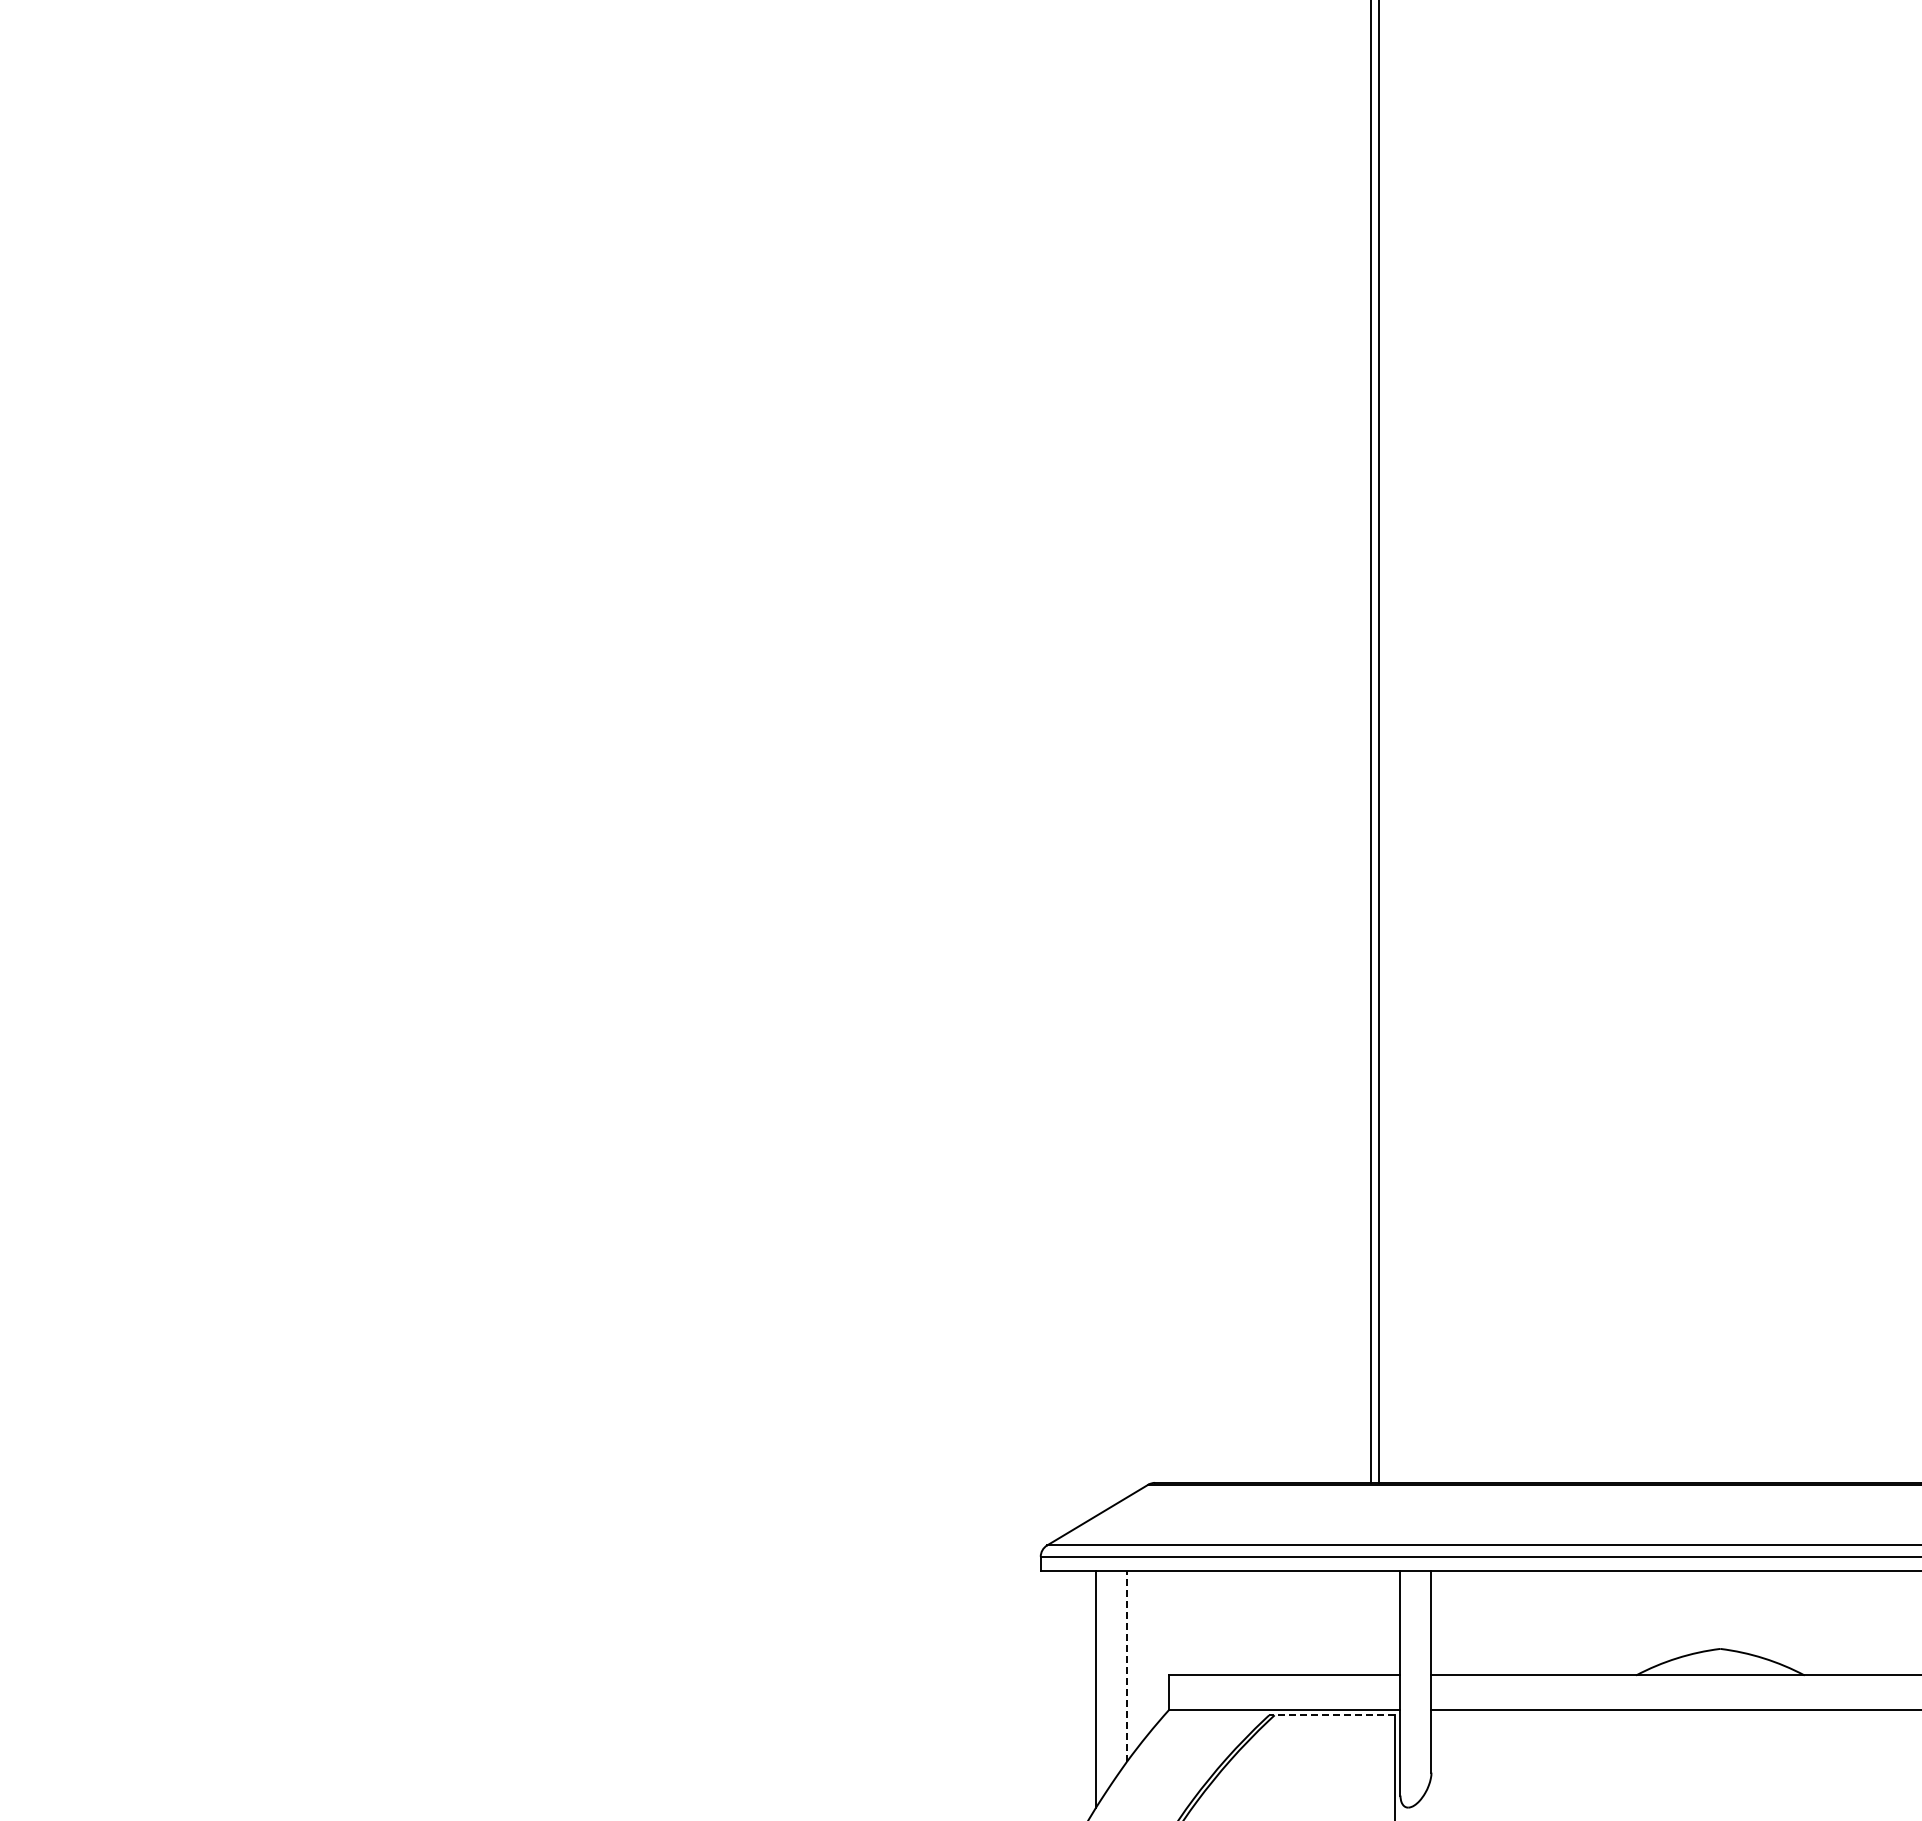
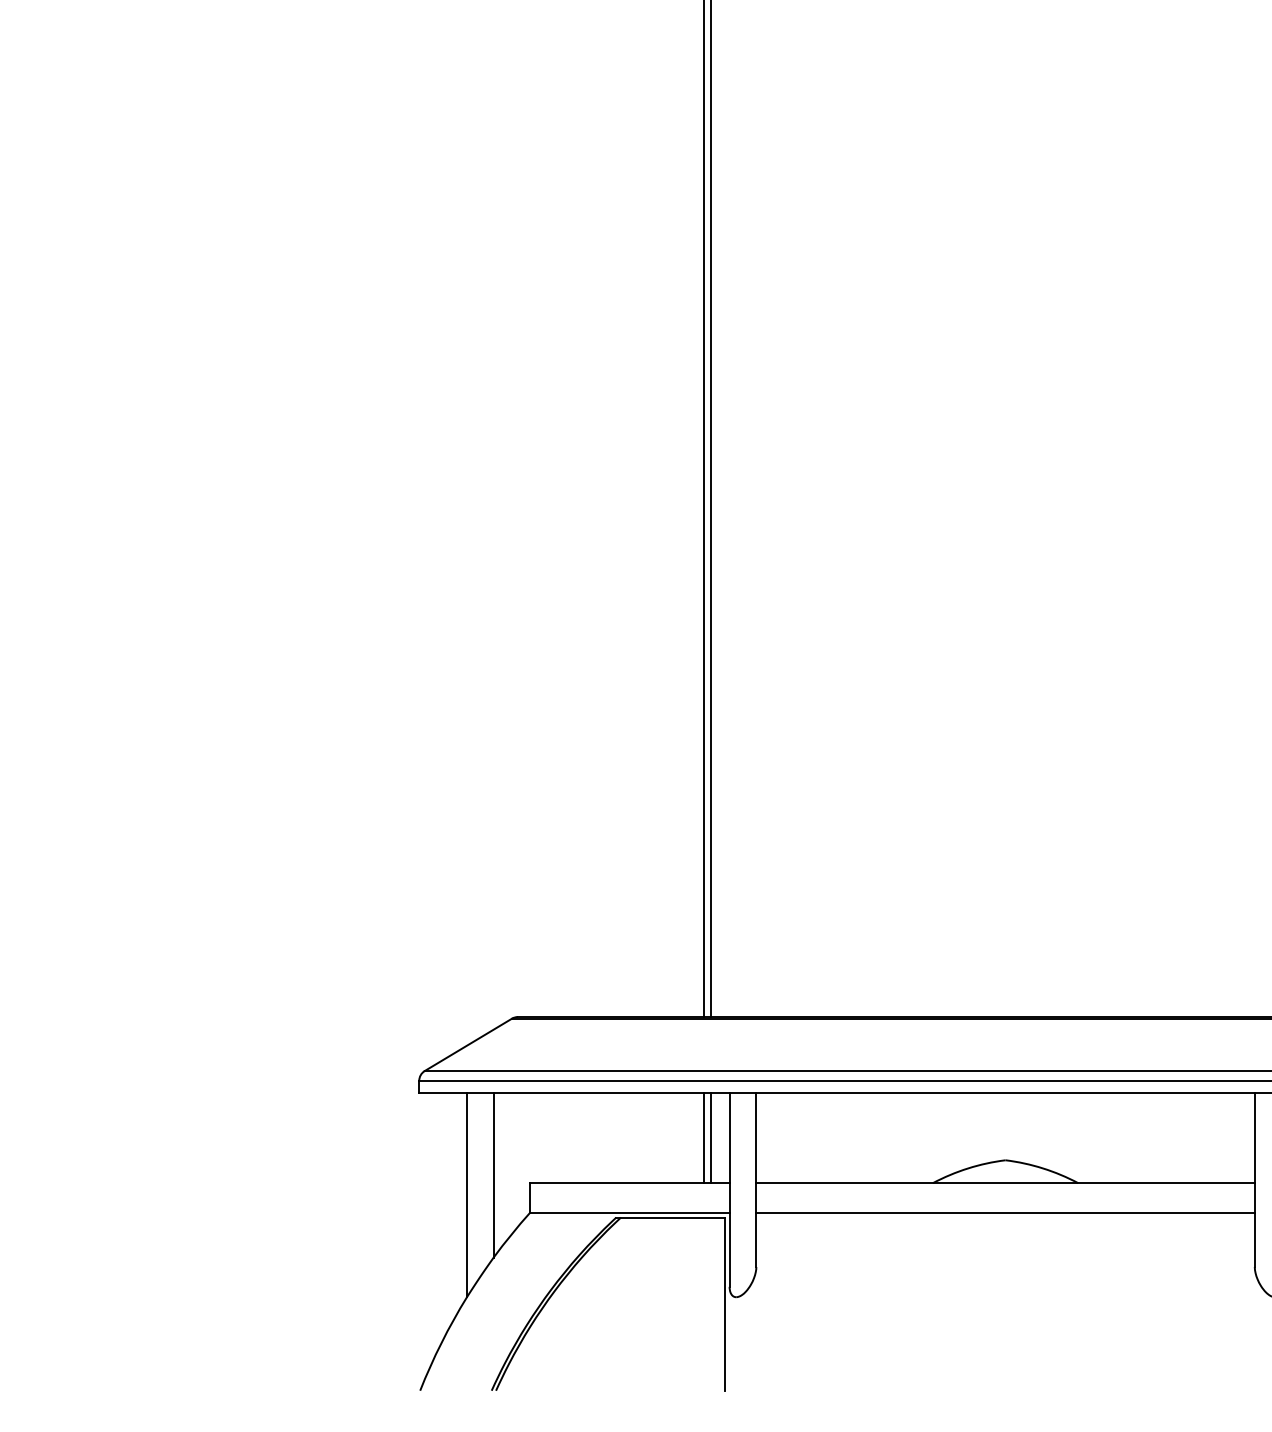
line: (1370, 1623) -> (703, 1138), added
line: (1379, 1623) -> (711, 1138), added
line: (1127, 1666) -> (494, 1175), dashed -> solid
line: (1331, 1715) -> (670, 1217), dashed -> solid

